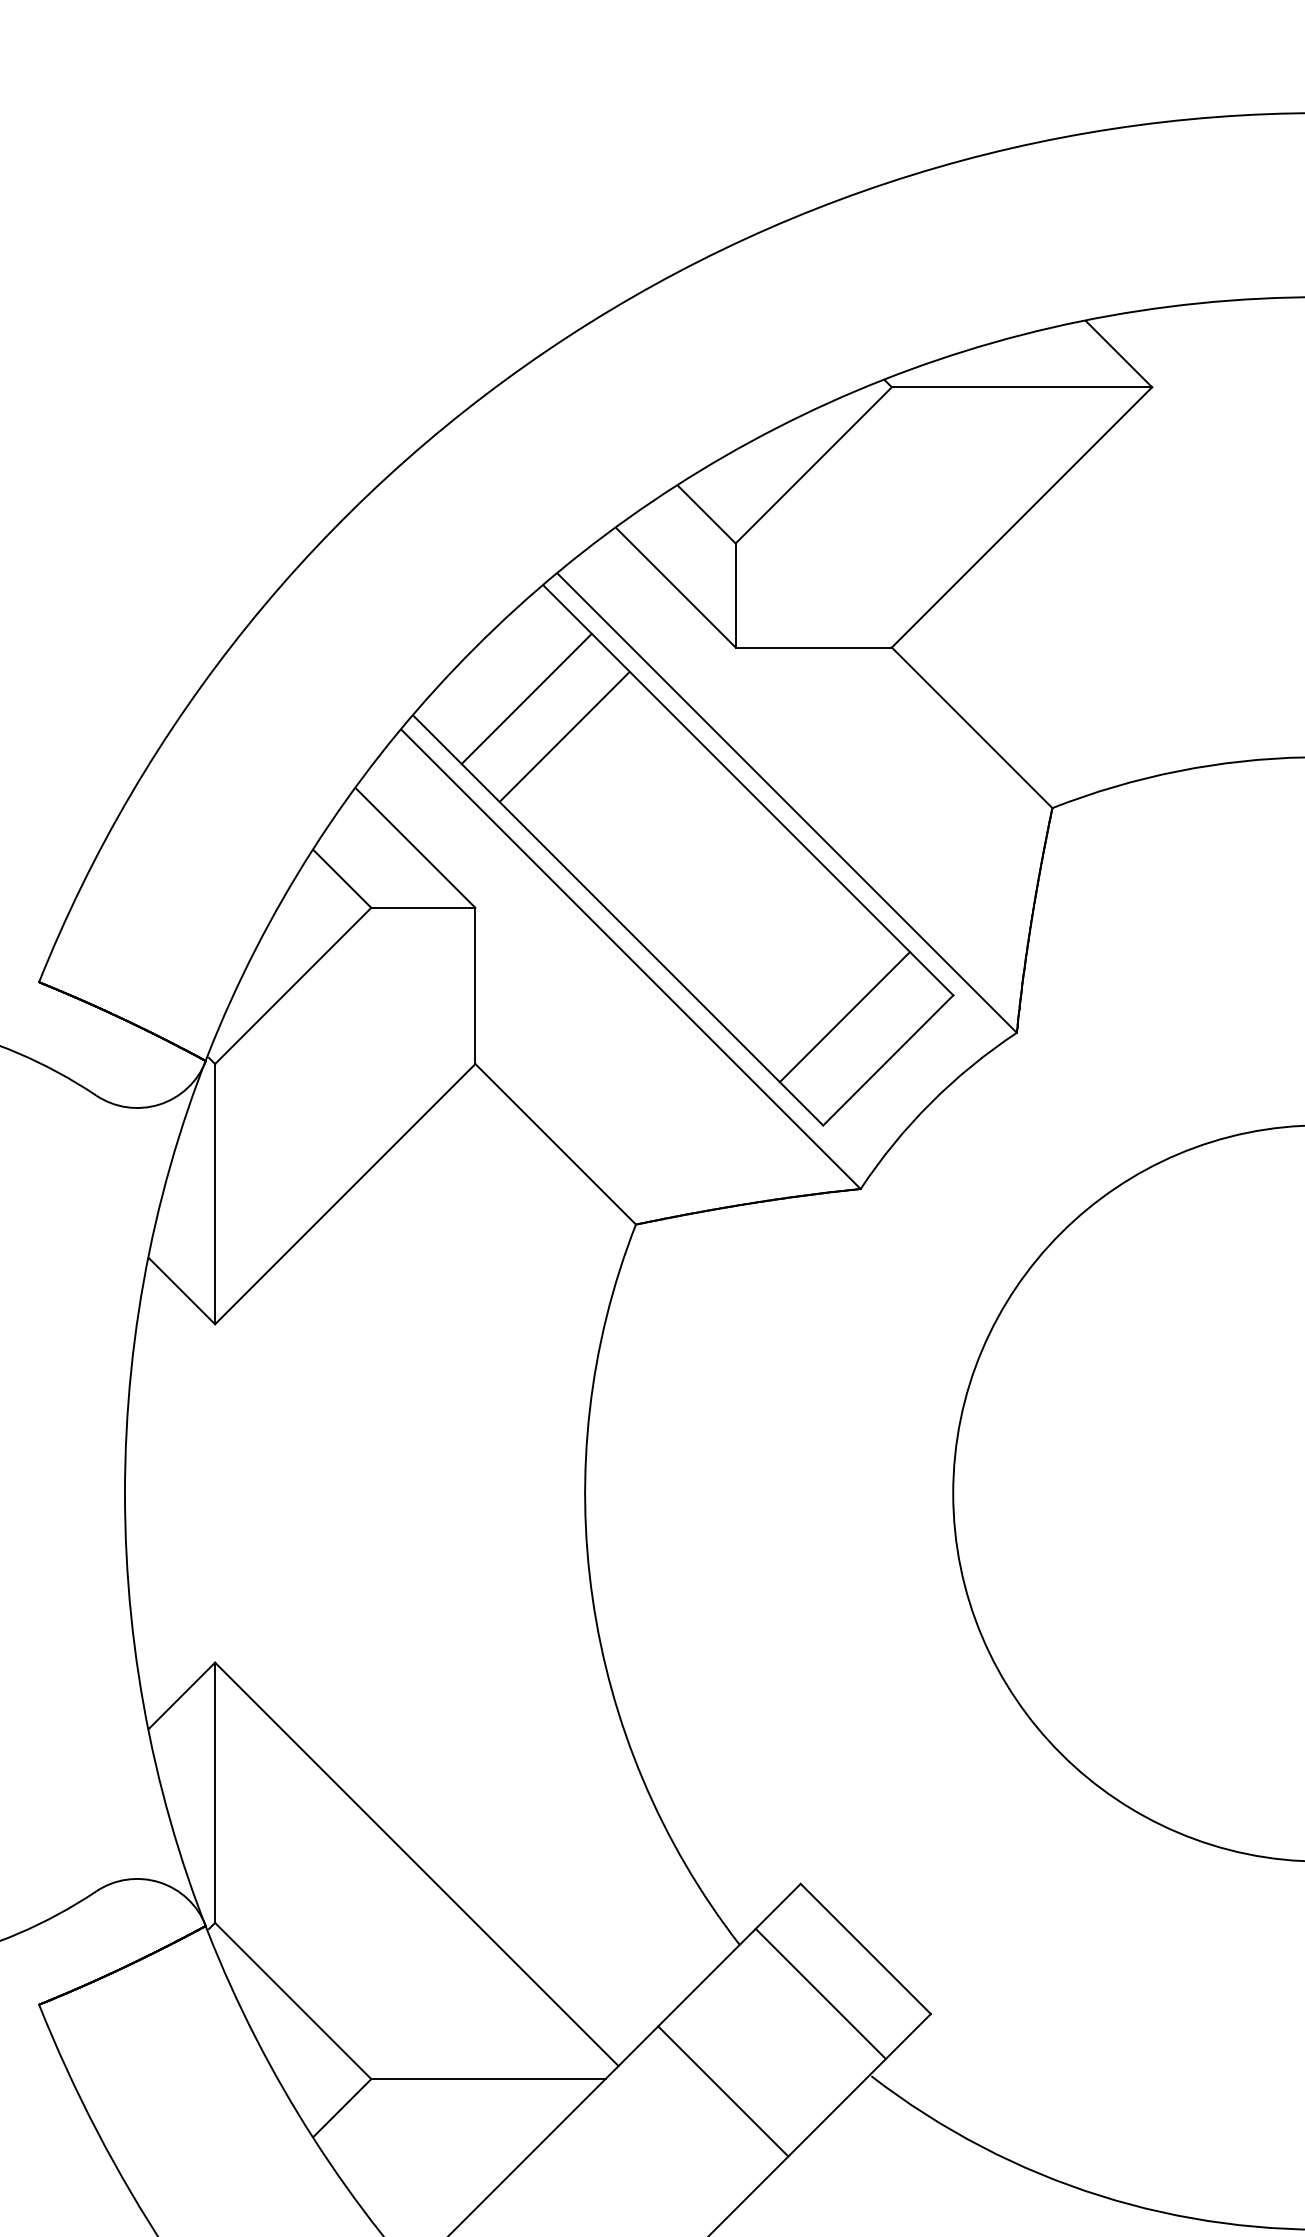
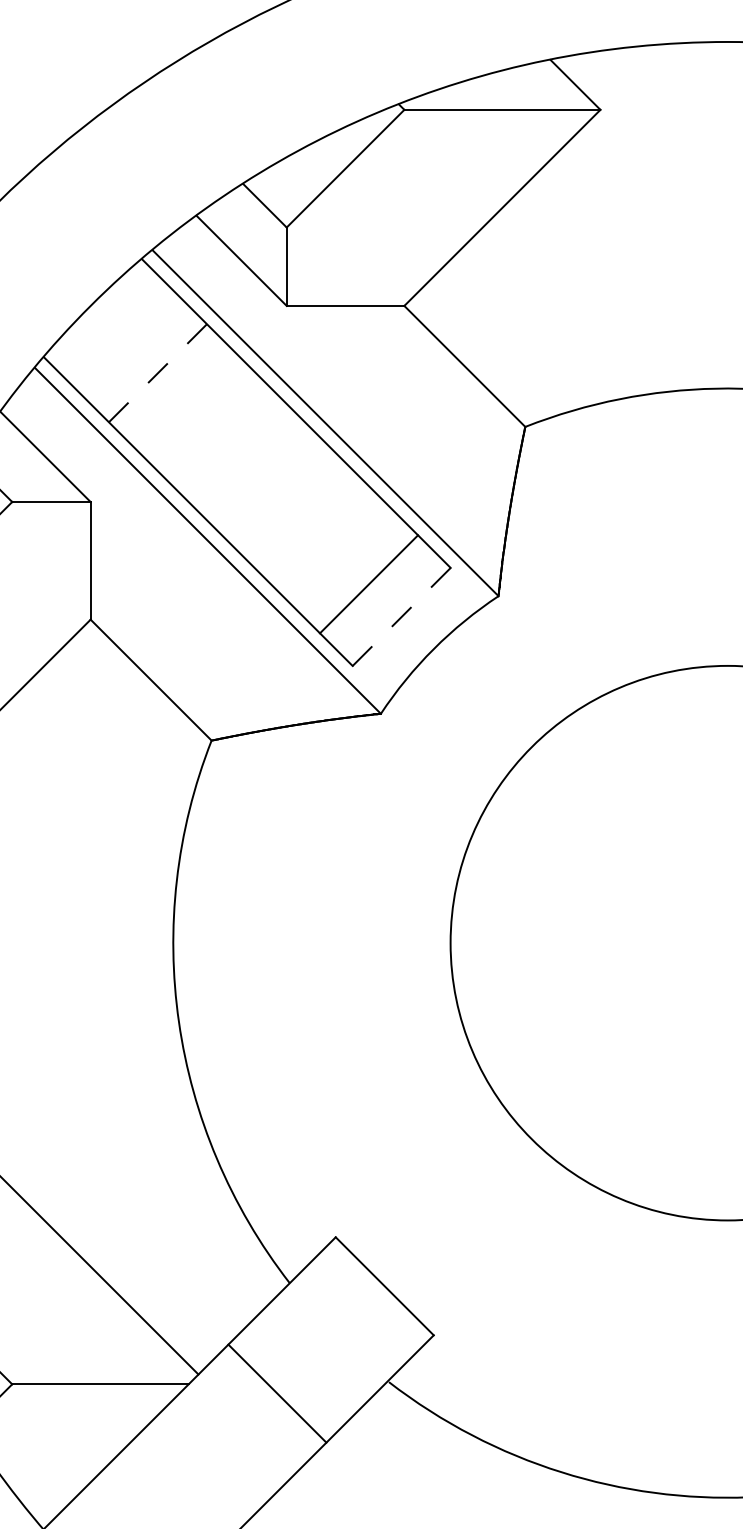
line: (526, 698) -> (129, 344), removed
line: (565, 736) -> (158, 372), solid -> dashed
line: (888, 1060) -> (401, 617), solid -> dashed
line: (820, 1993) -> (350, 1319), removed

